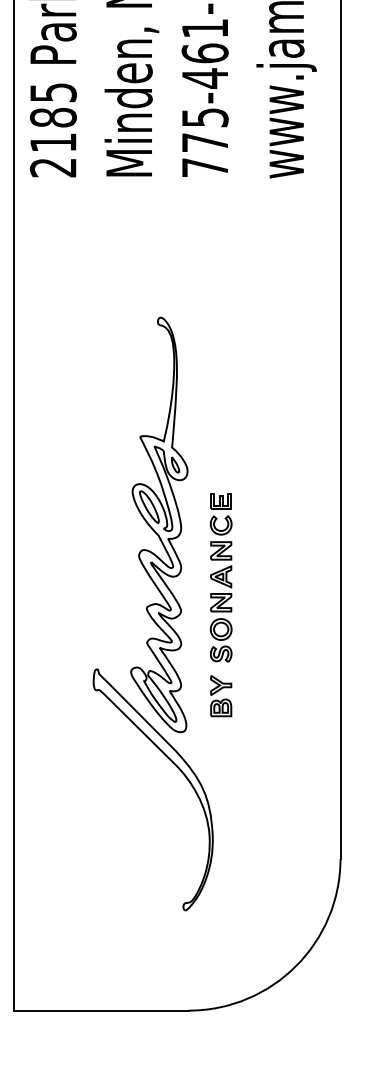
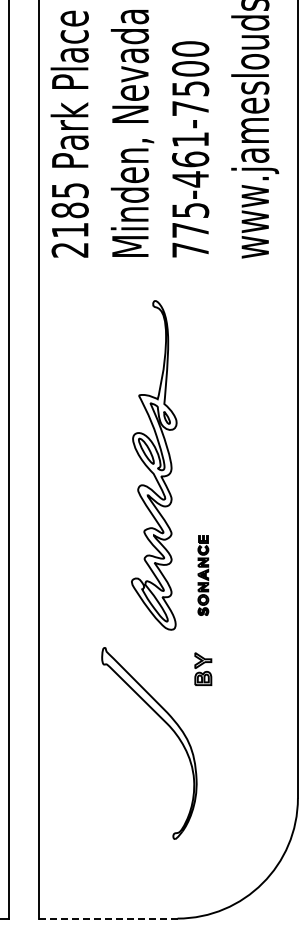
part: (159, 525) -> (154, 465), moved
part: (221, 578) -> (203, 575), size x0.6
line: (101, 1010) -> (108, 918), solid -> dashed

